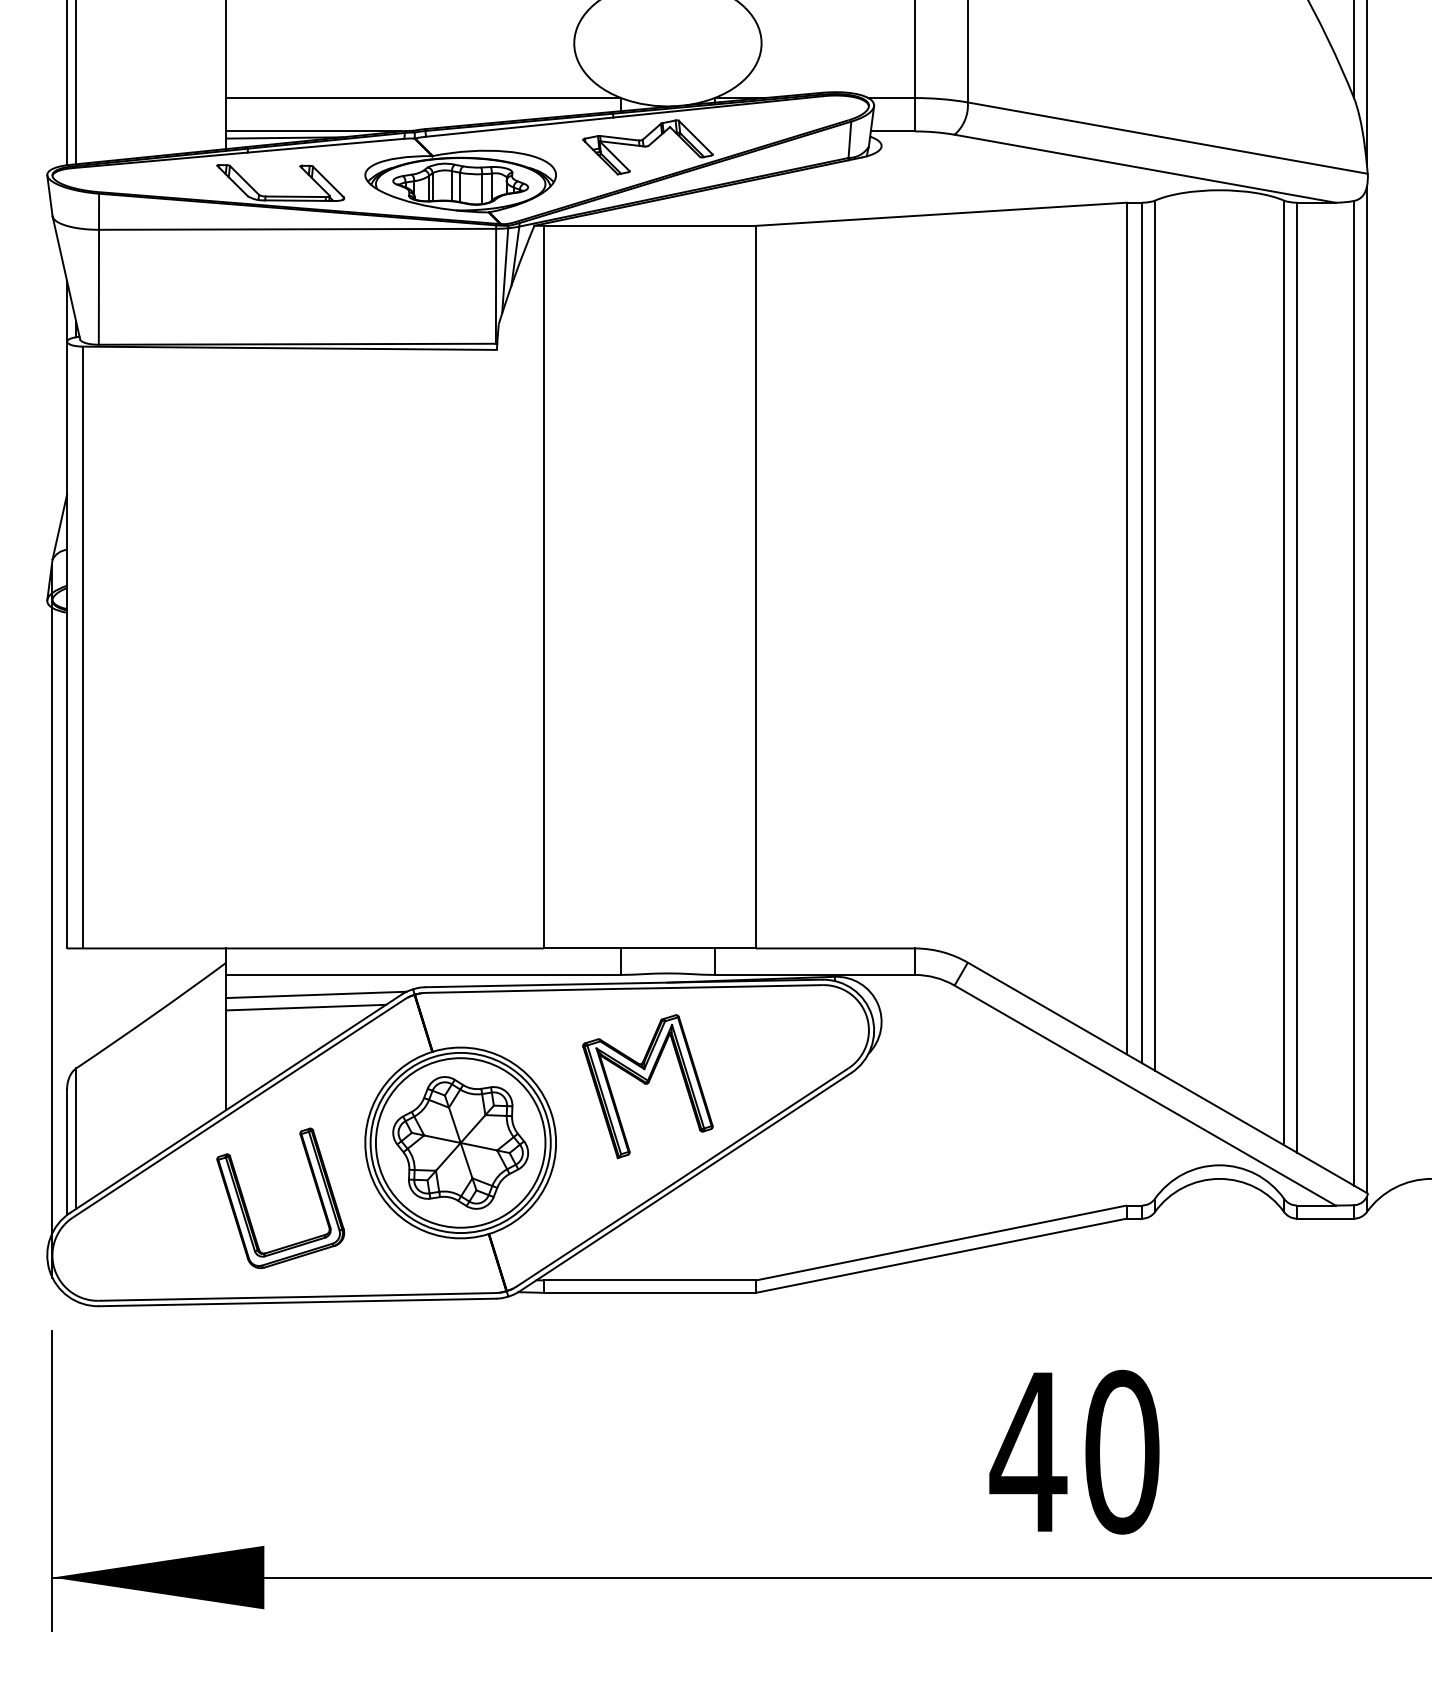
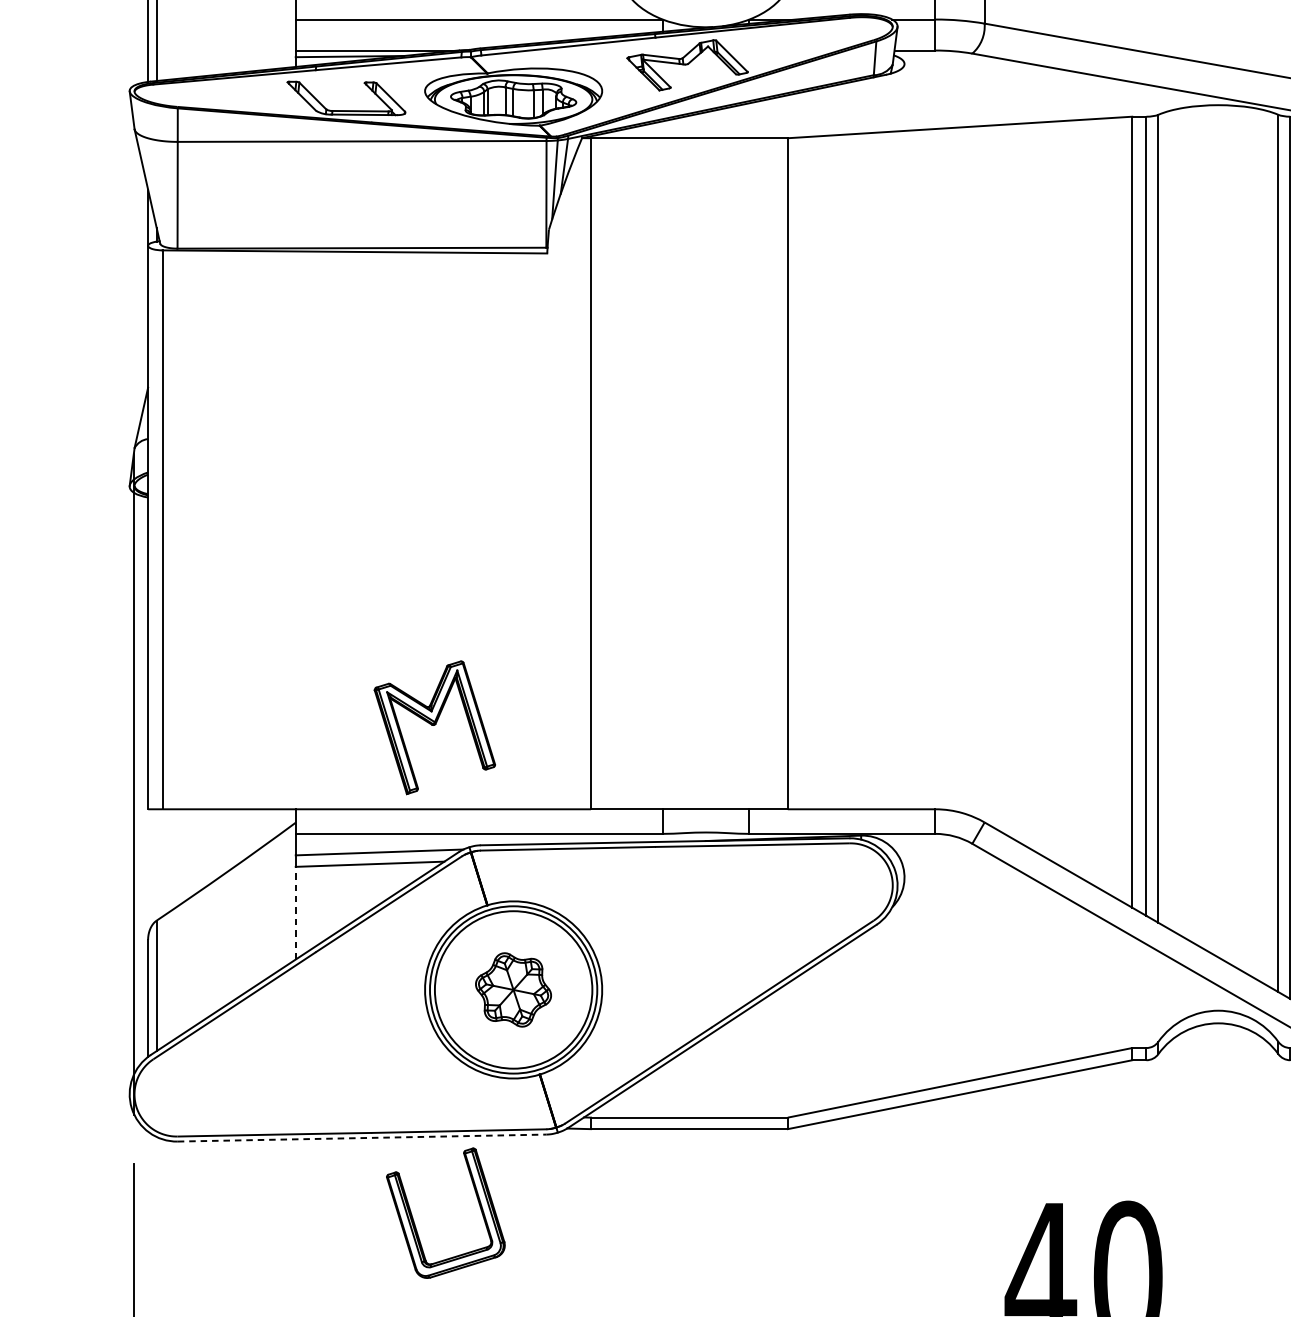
line: (226, 1060) -> (296, 913), solid -> dashed
part: (647, 1086) -> (434, 727), moved
part: (460, 1142) -> (513, 989), size x0.6
part: (247, 1208) -> (415, 1222), moved
line: (297, 1302) -> (362, 1138), solid -> dashed

